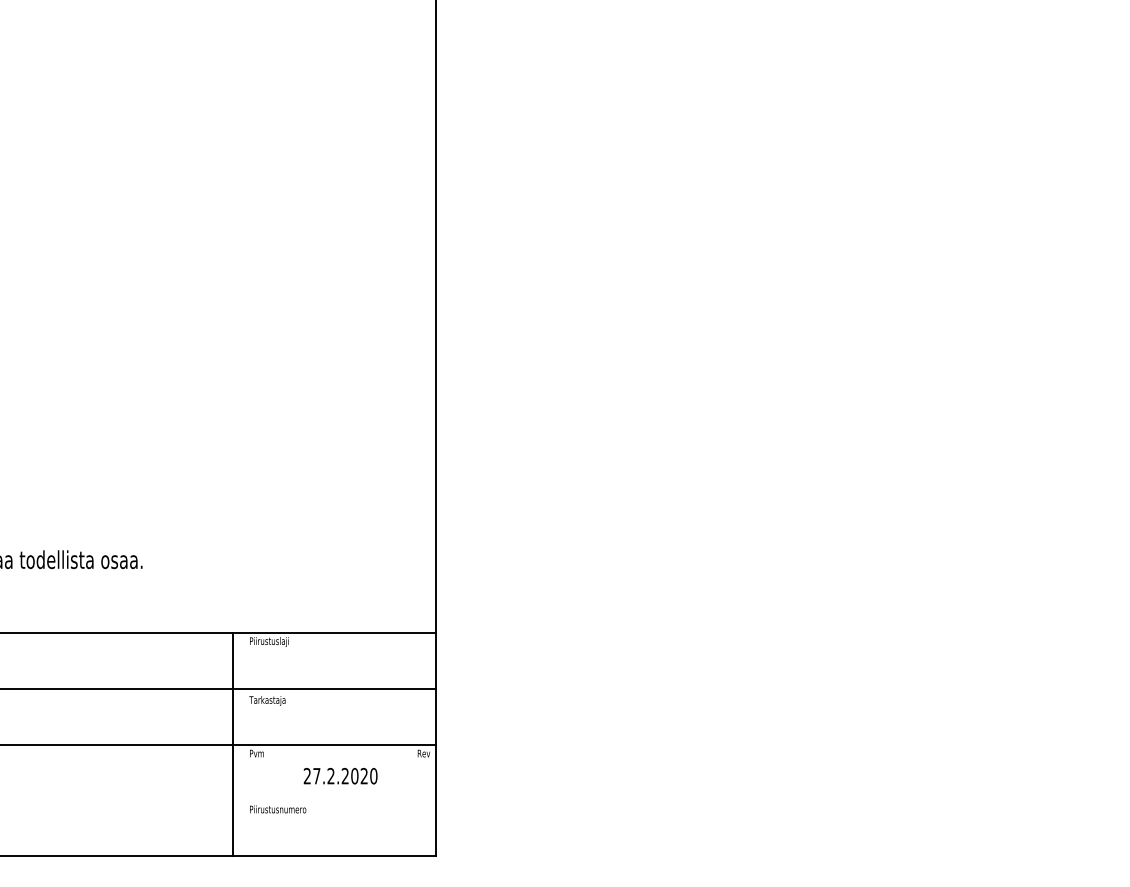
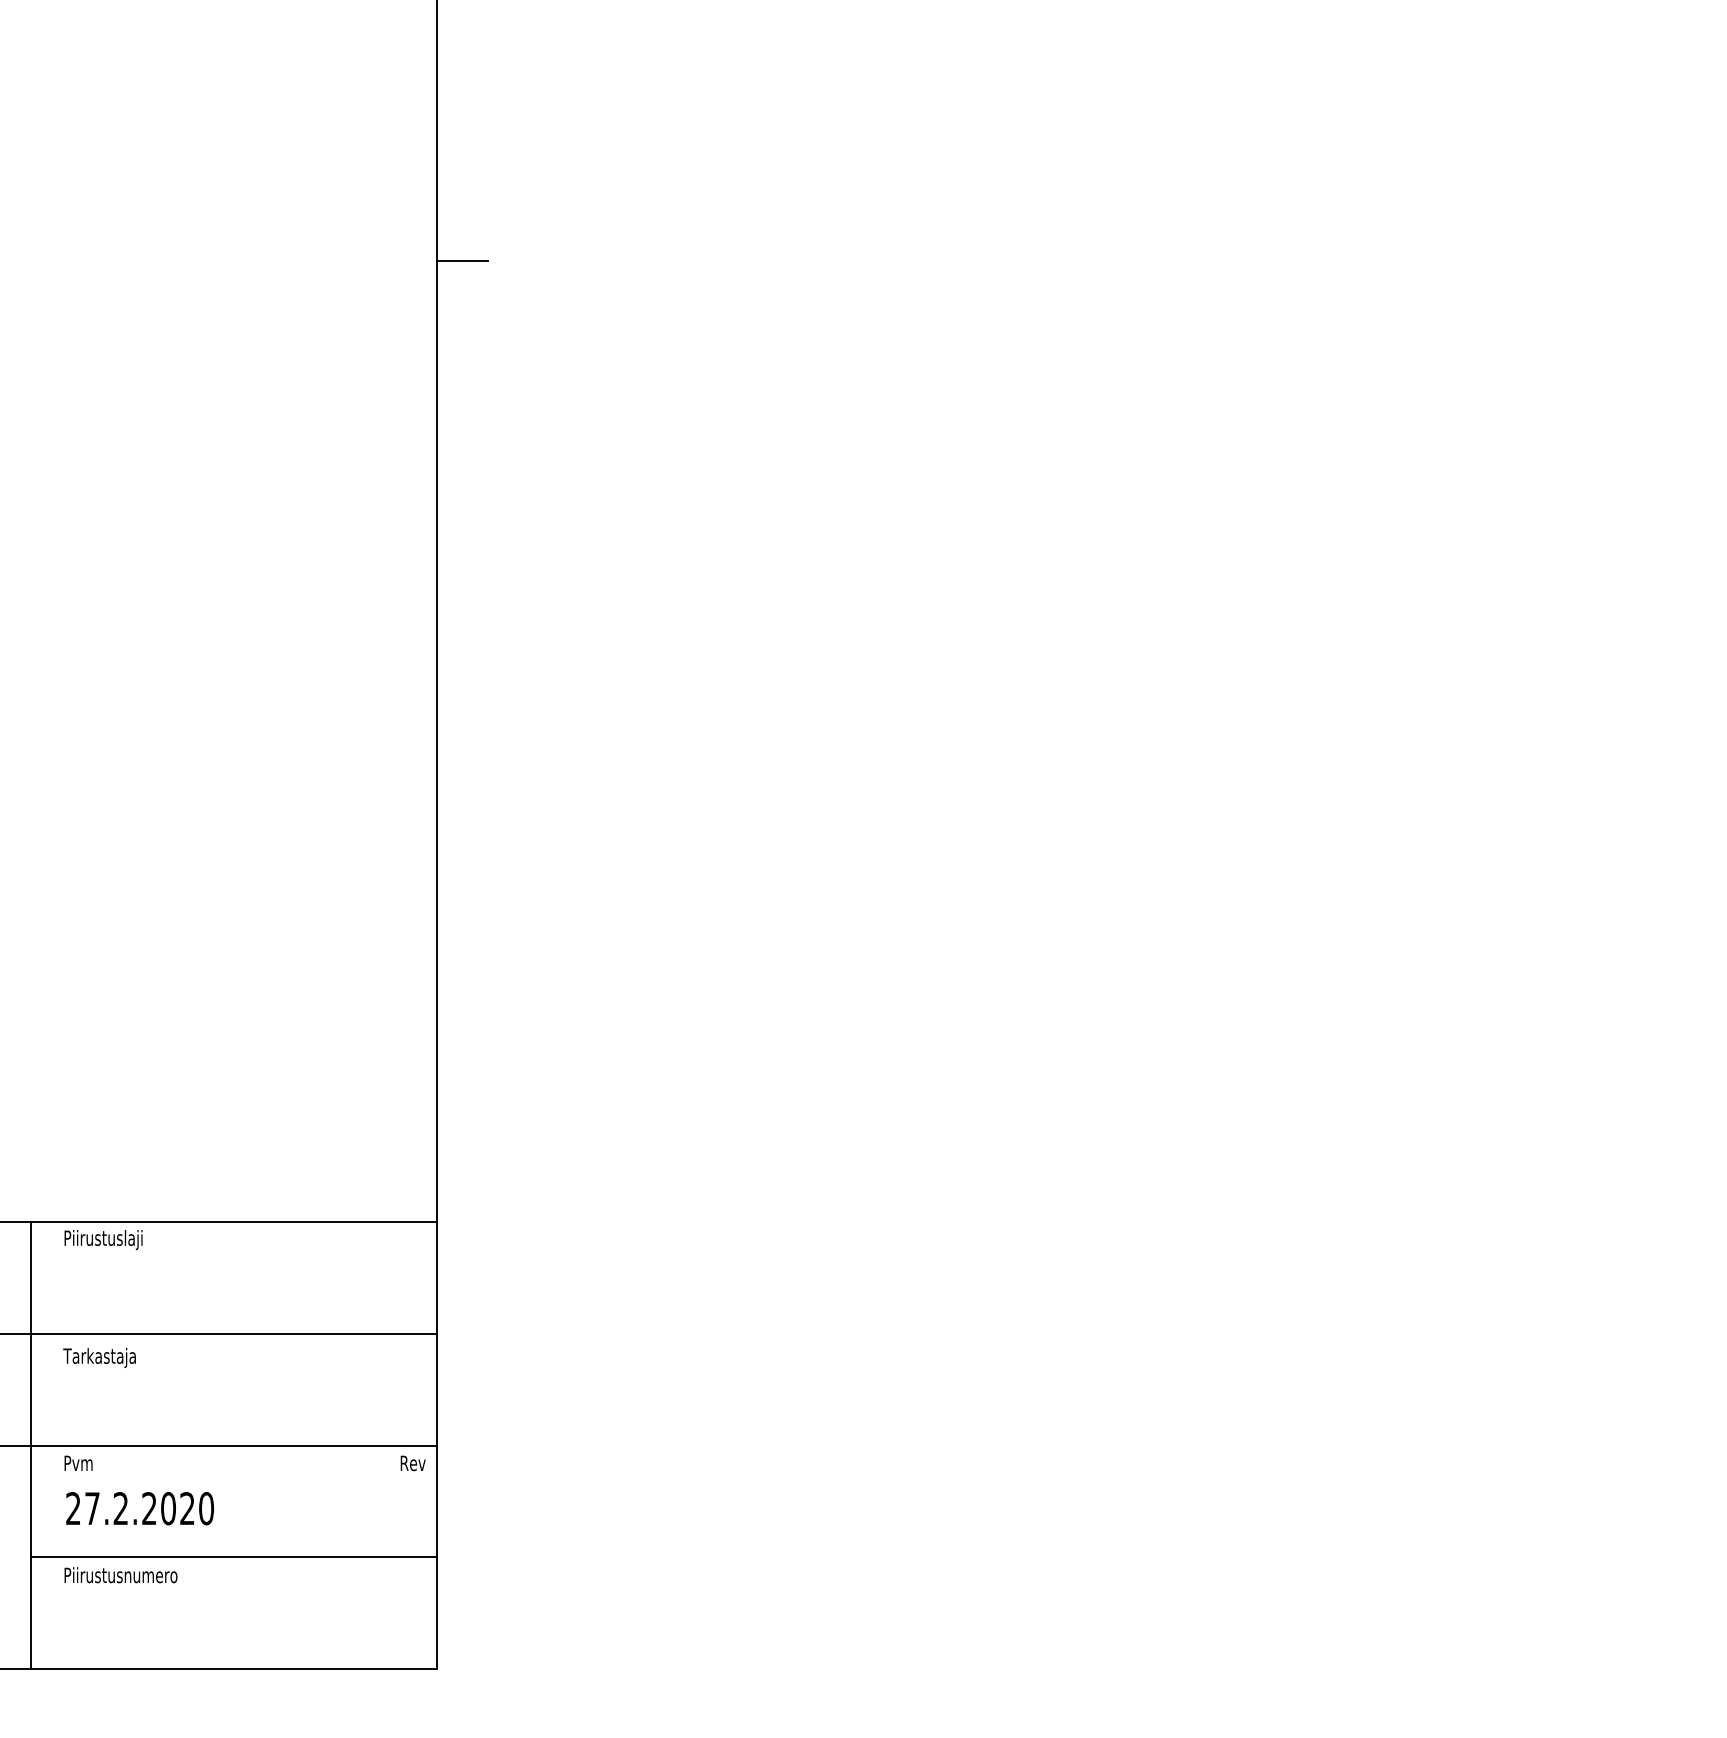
line: (448, 153) -> (462, 261), added
text: (340, 776) -> (139, 1509), moved
line: (334, 800) -> (233, 1557), added

